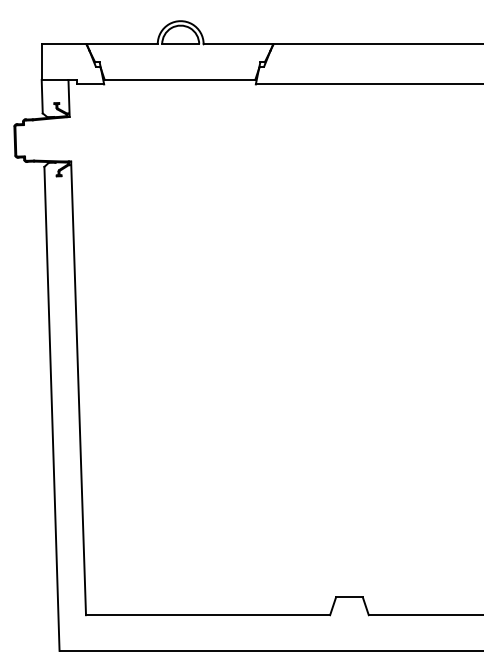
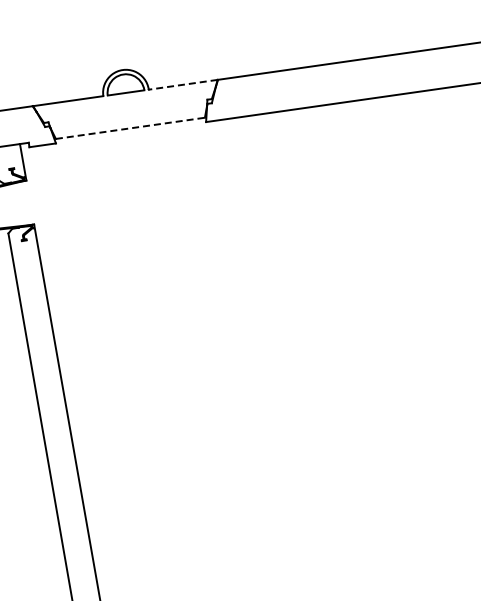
line: (238, 44) -> (183, 84), solid -> dashed
line: (180, 79) -> (130, 127), solid -> dashed

